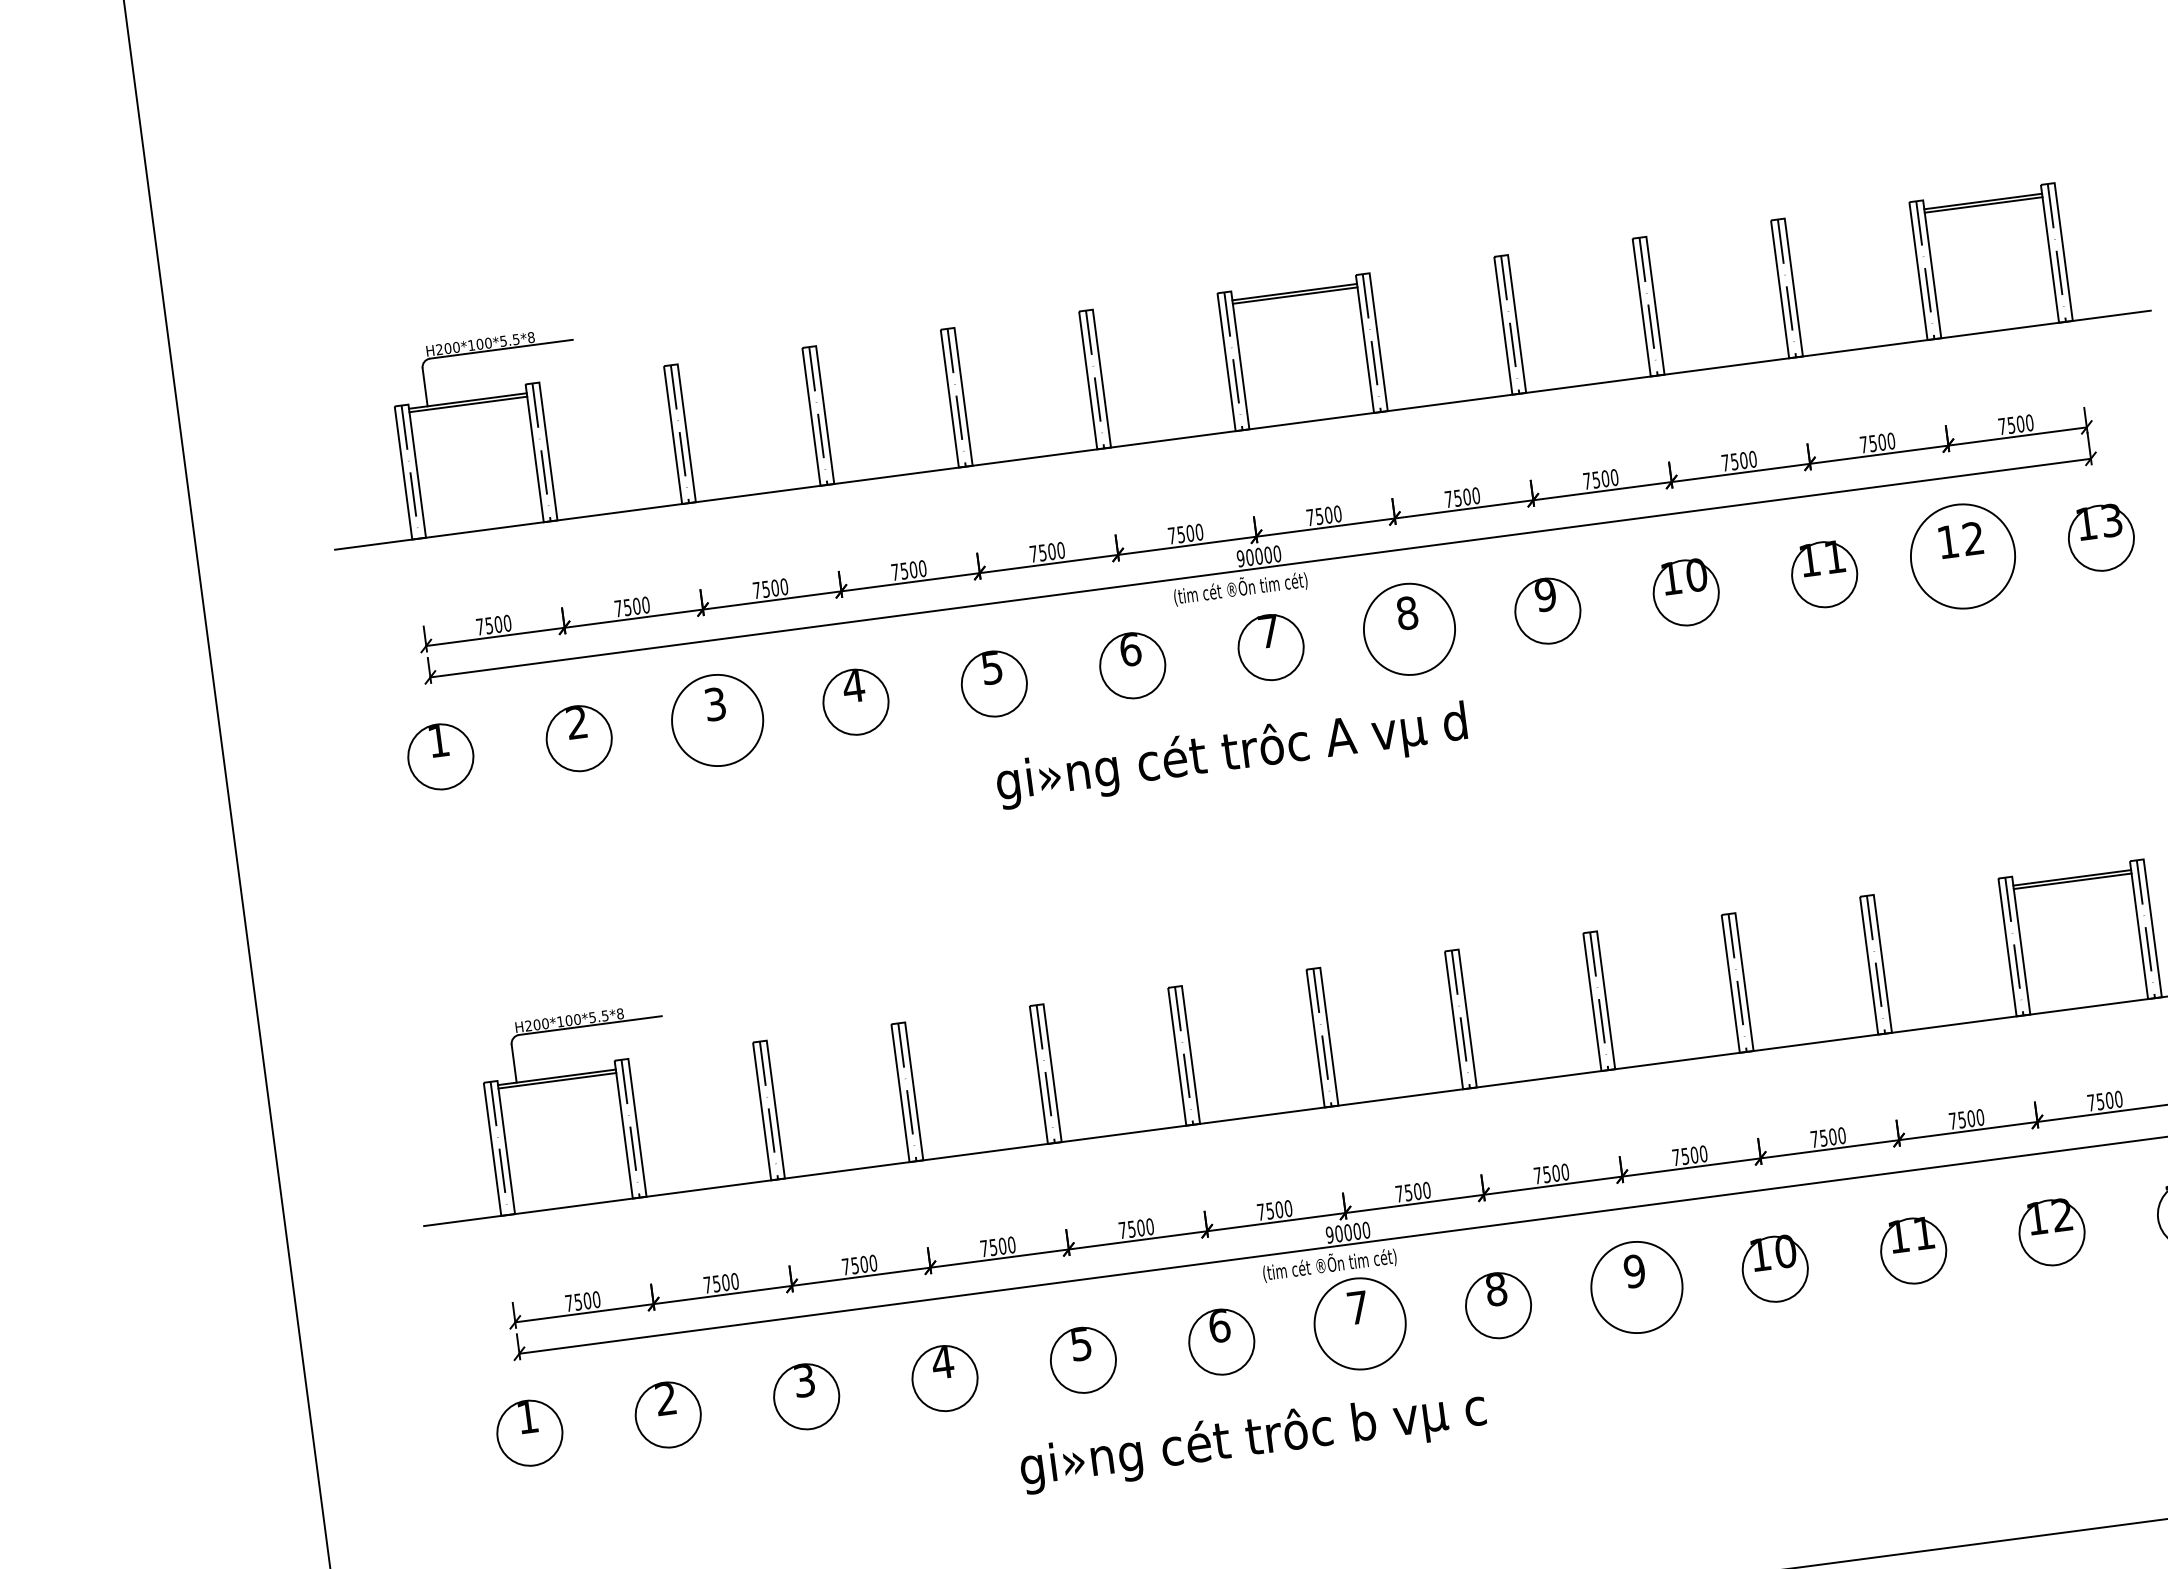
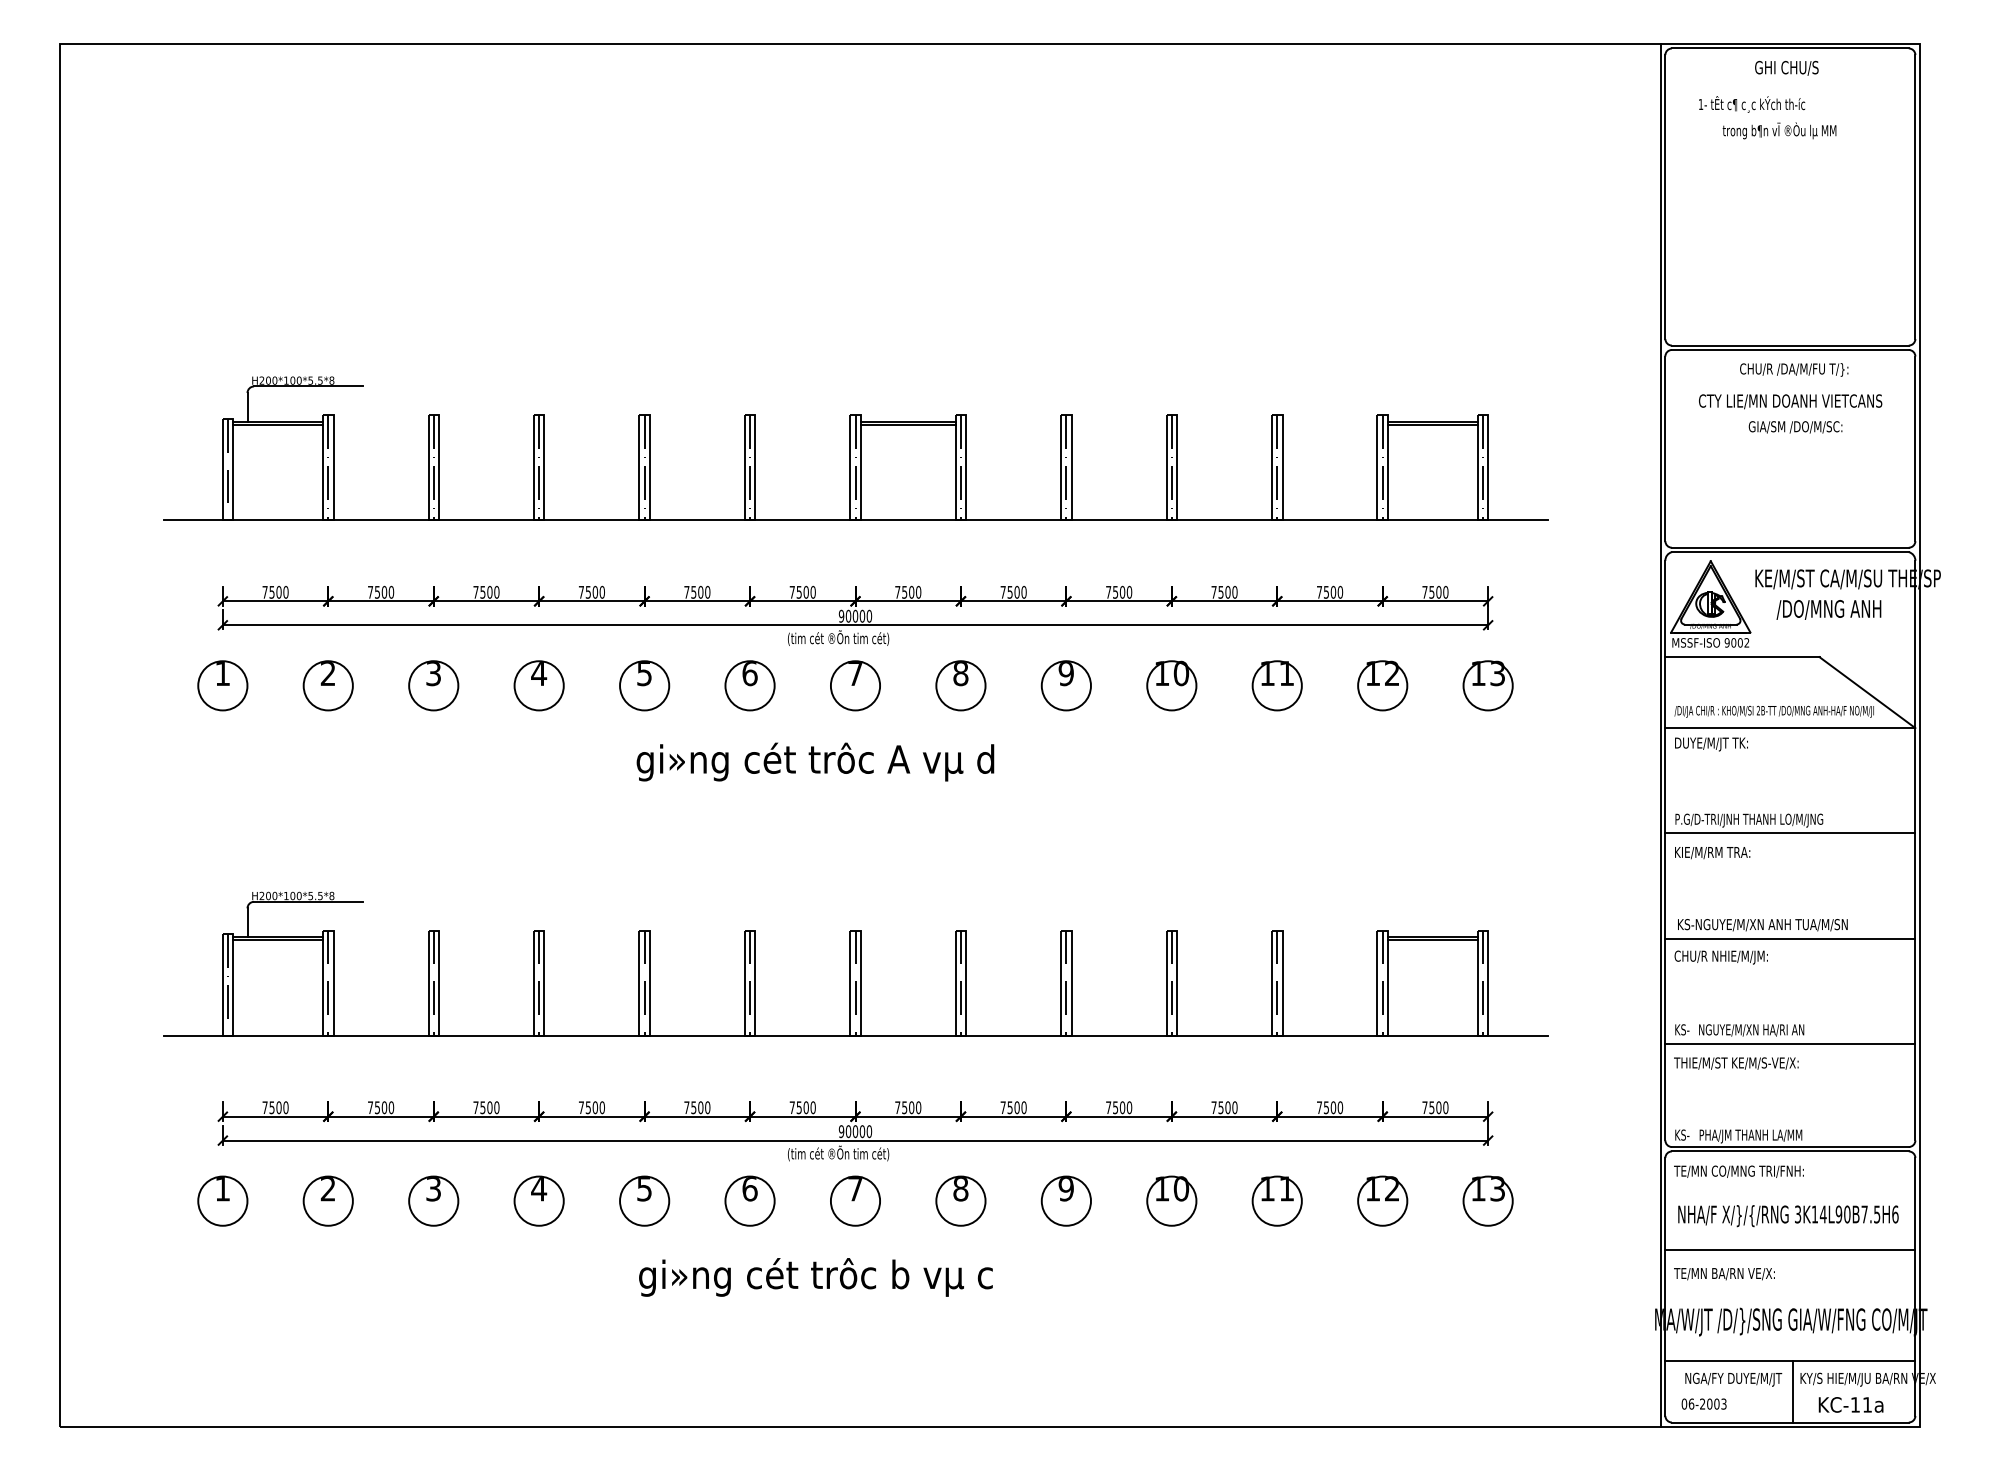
circle: (1962, 556) -> (1382, 685), size x0.62
circle: (1408, 629) -> (960, 685), size x0.71
circle: (717, 720) -> (433, 685), size x0.71
circle: (1635, 1286) -> (1065, 1200), size x0.71
circle: (1360, 1323) -> (855, 1200), size x0.71
text: (1252, 1439) -> (815, 1277), moved

